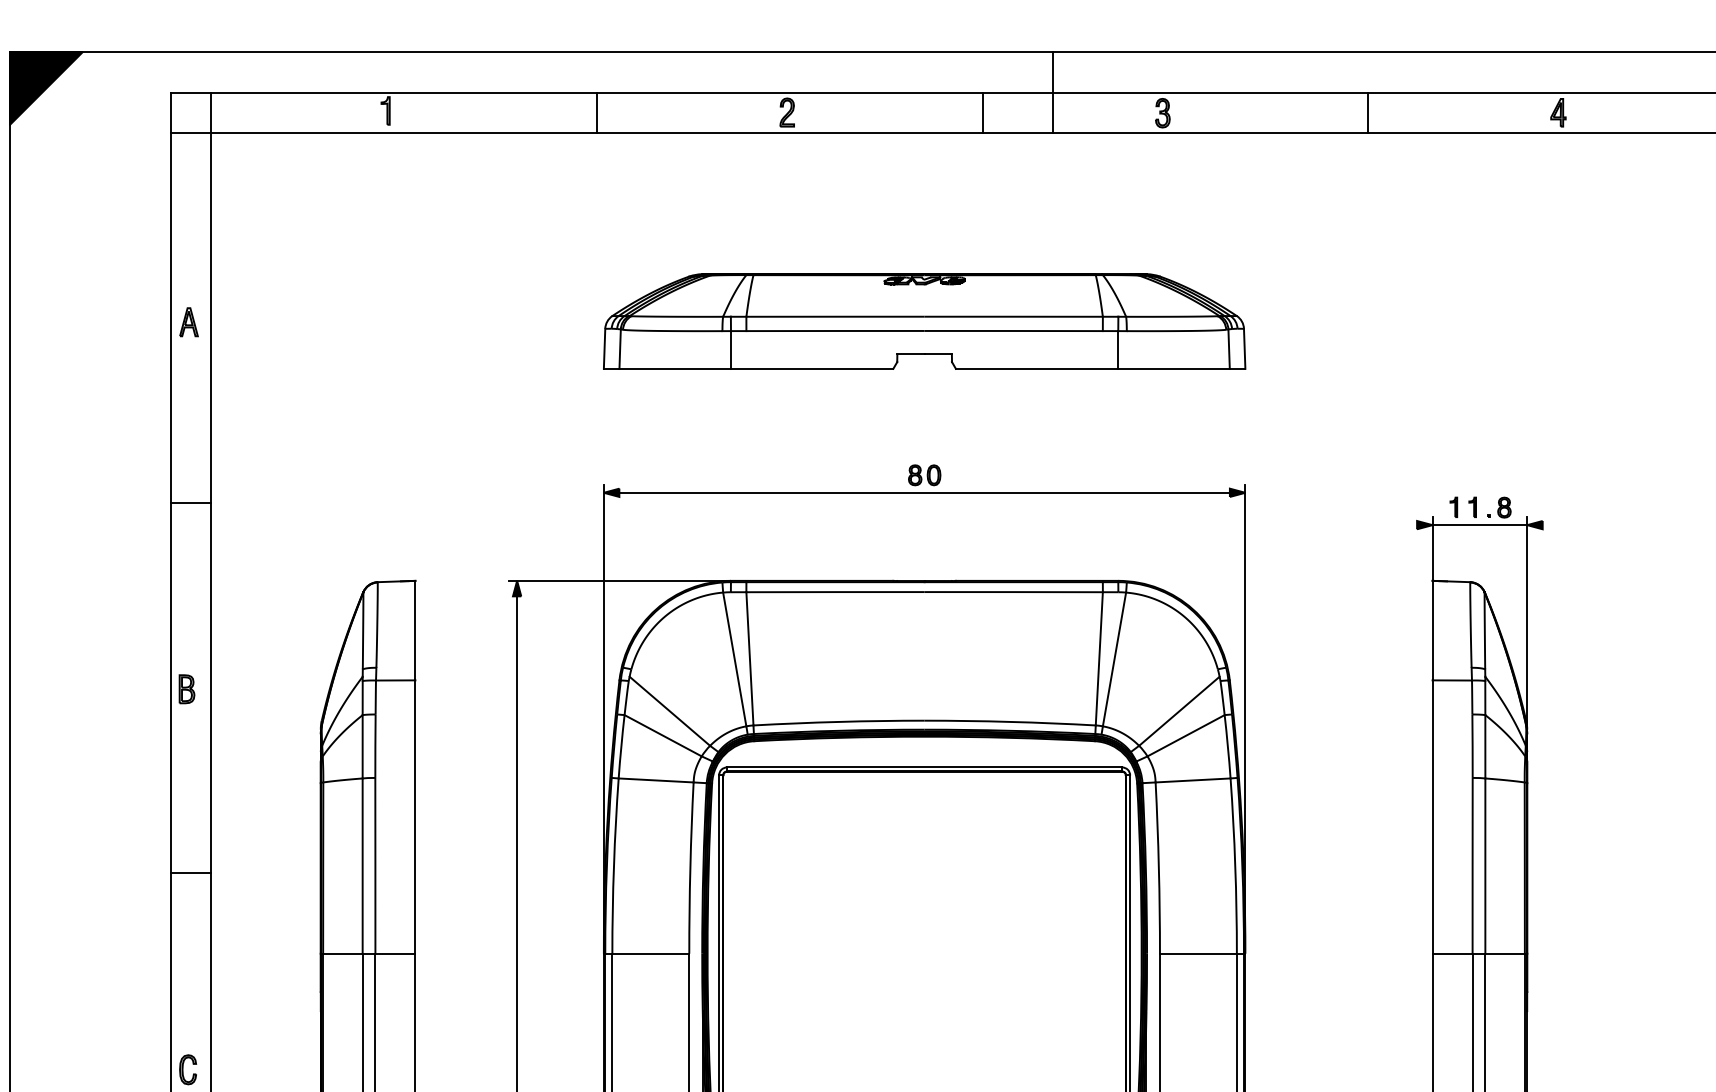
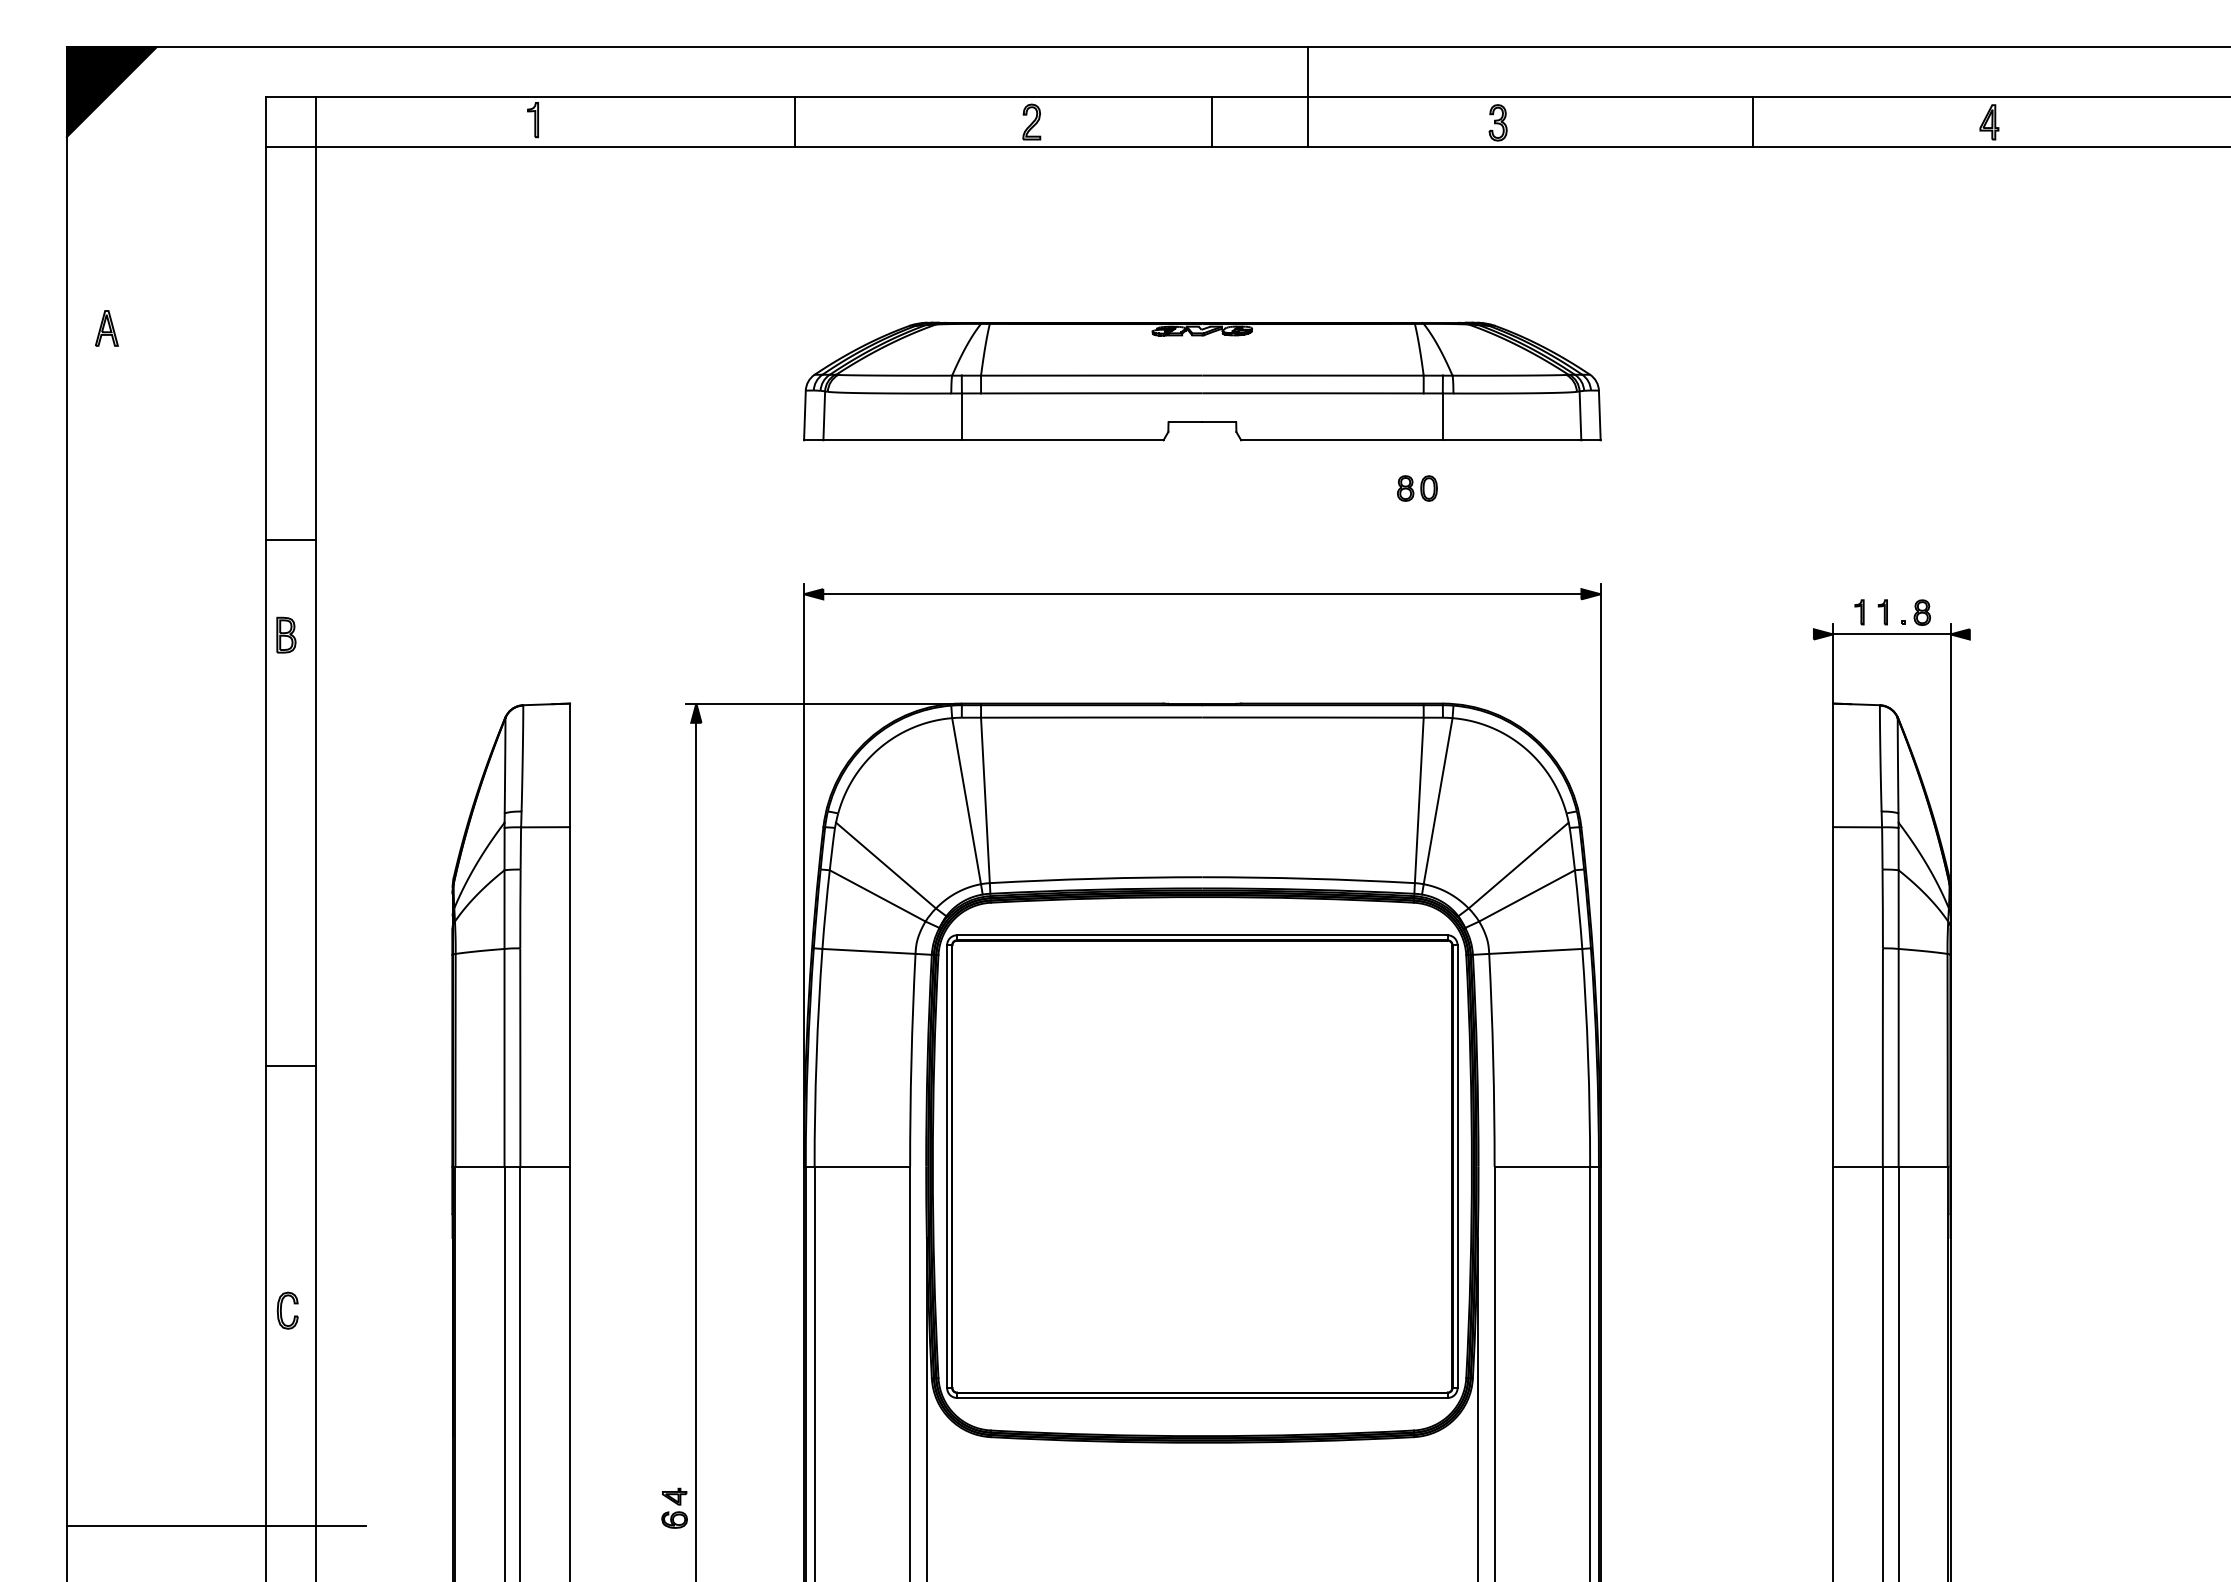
line: (1052, 91) -> (1308, 96), moved
line: (982, 112) -> (1212, 121), moved
part: (188, 322) -> (106, 328), moved
part: (924, 475) -> (1417, 488), moved
line: (190, 502) -> (290, 539), moved
part: (187, 688) -> (286, 634), moved

